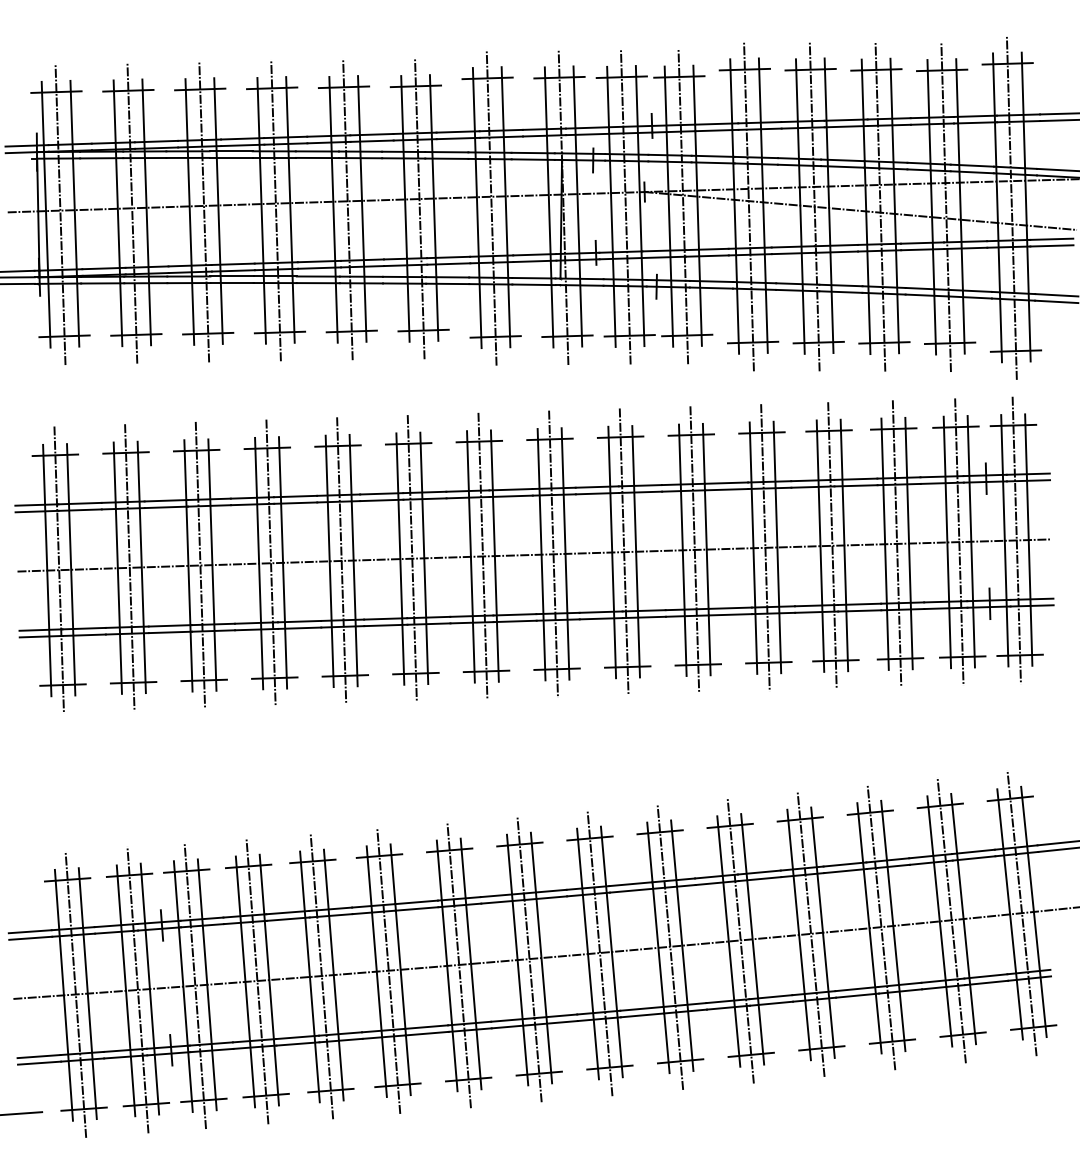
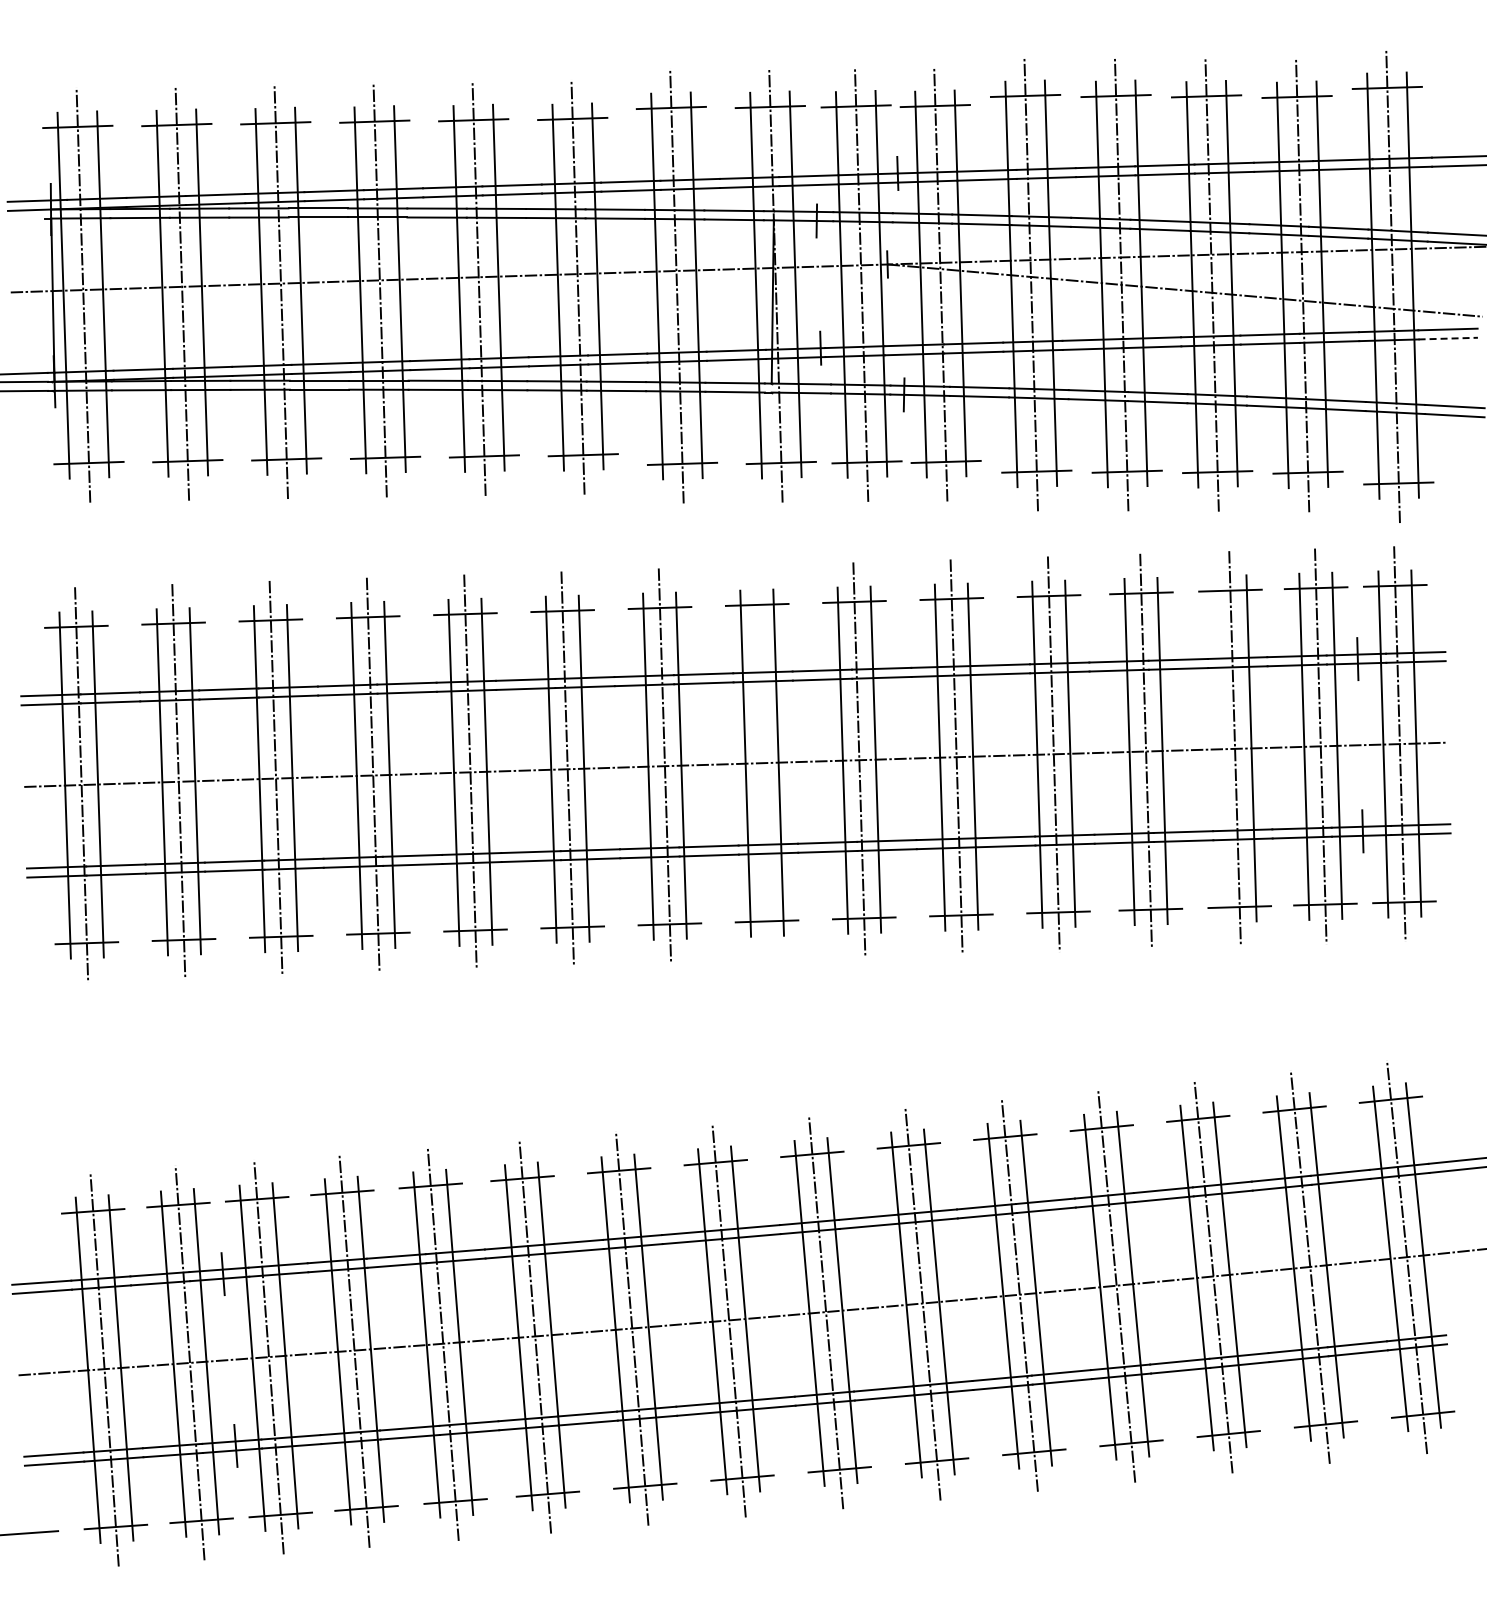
line: (1052, 245) -> (1448, 338), solid -> dashed
line: (885, 544) -> (1218, 749), removed
line: (553, 553) -> (762, 762), removed

